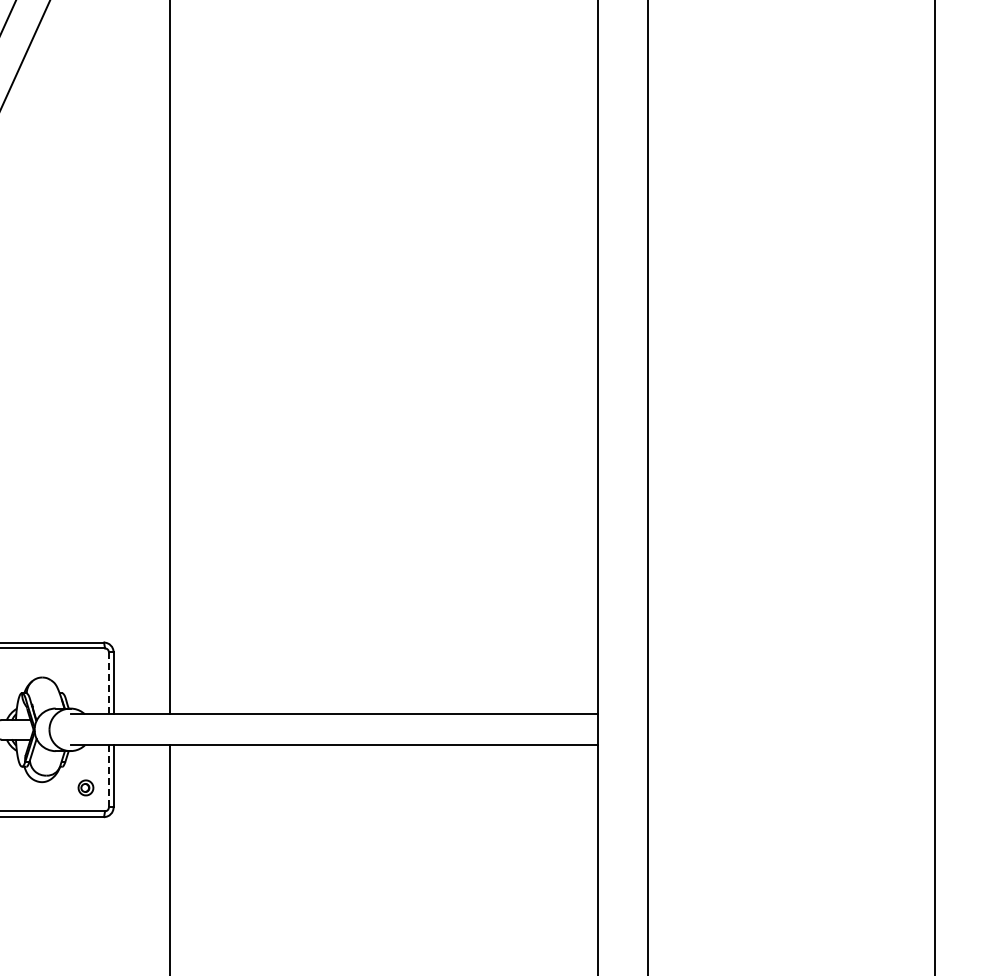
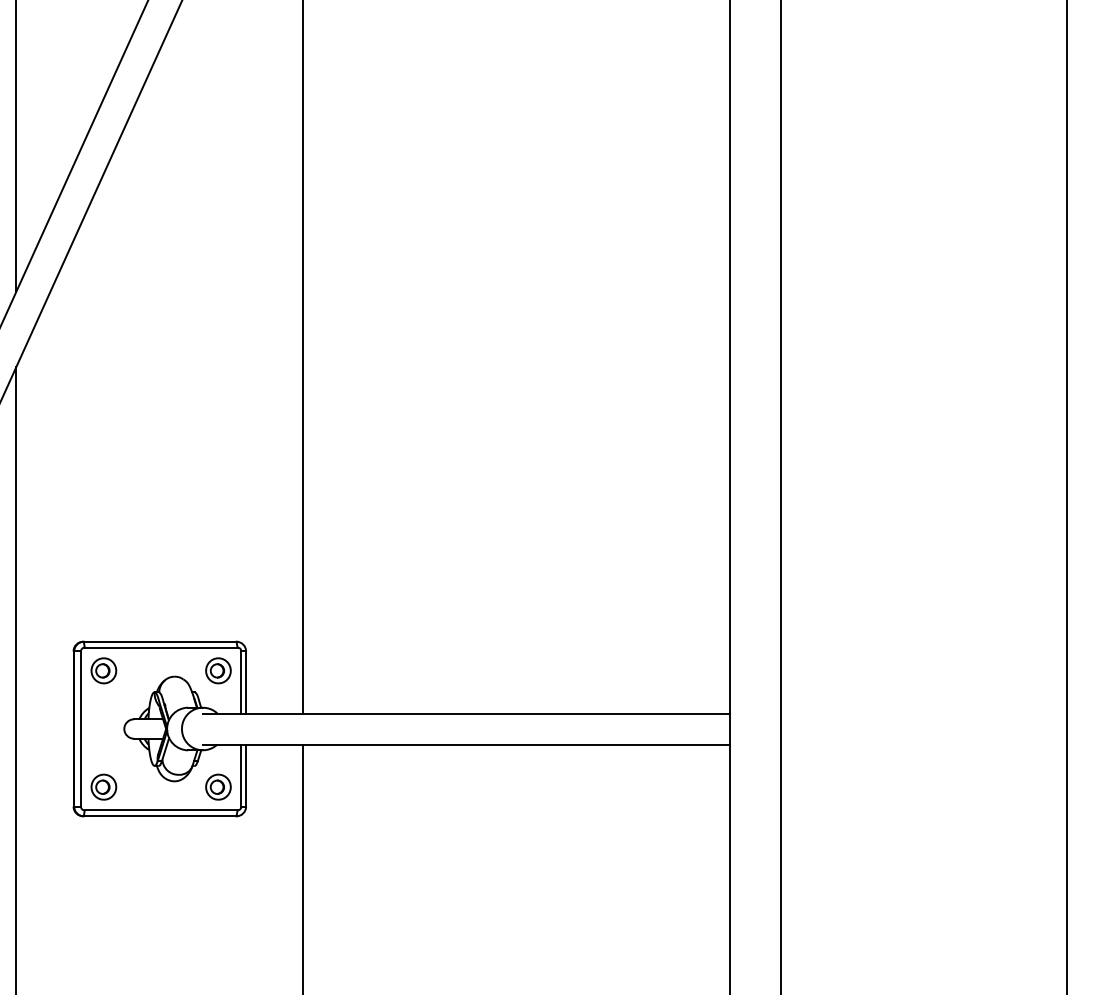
part: (86, 671) -> (218, 670), added
line: (109, 682) -> (241, 681), dashed -> solid
line: (109, 776) -> (241, 775), dashed -> solid
part: (86, 787) -> (218, 786), size x1.67

